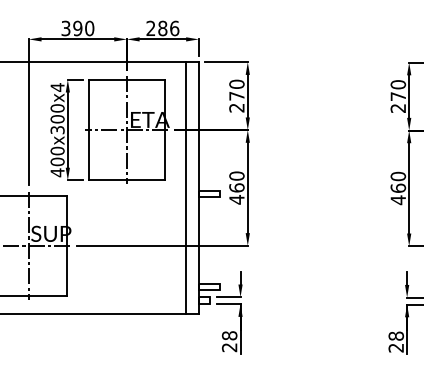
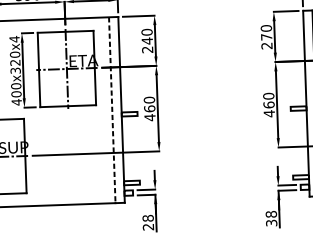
text: (236, 96) -> (147, 41), 270 -> 240
text: (57, 119) -> (15, 62), 400x300x4 -> 400x320x4
line: (186, 187) -> (112, 109), solid -> dashed
text: (396, 347) -> (271, 222), 28 -> 38

